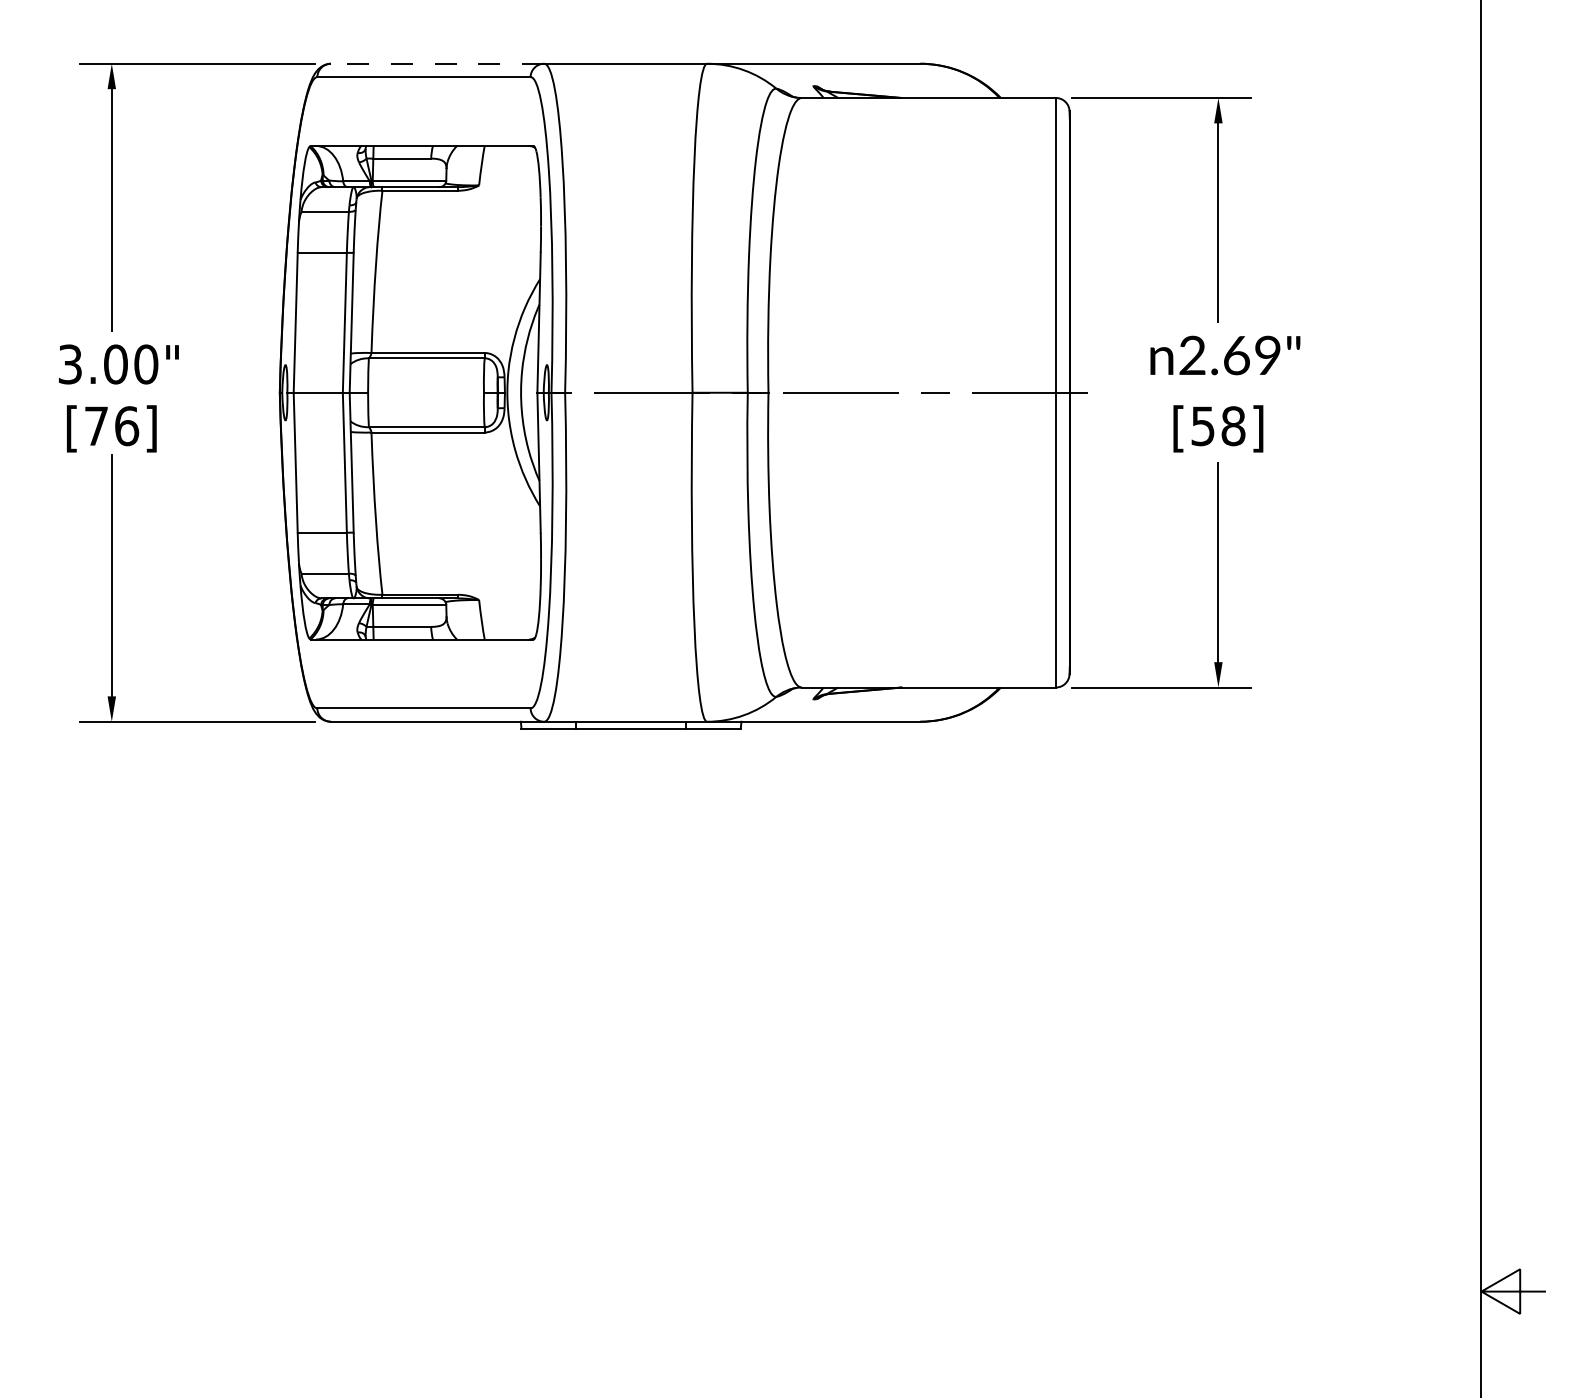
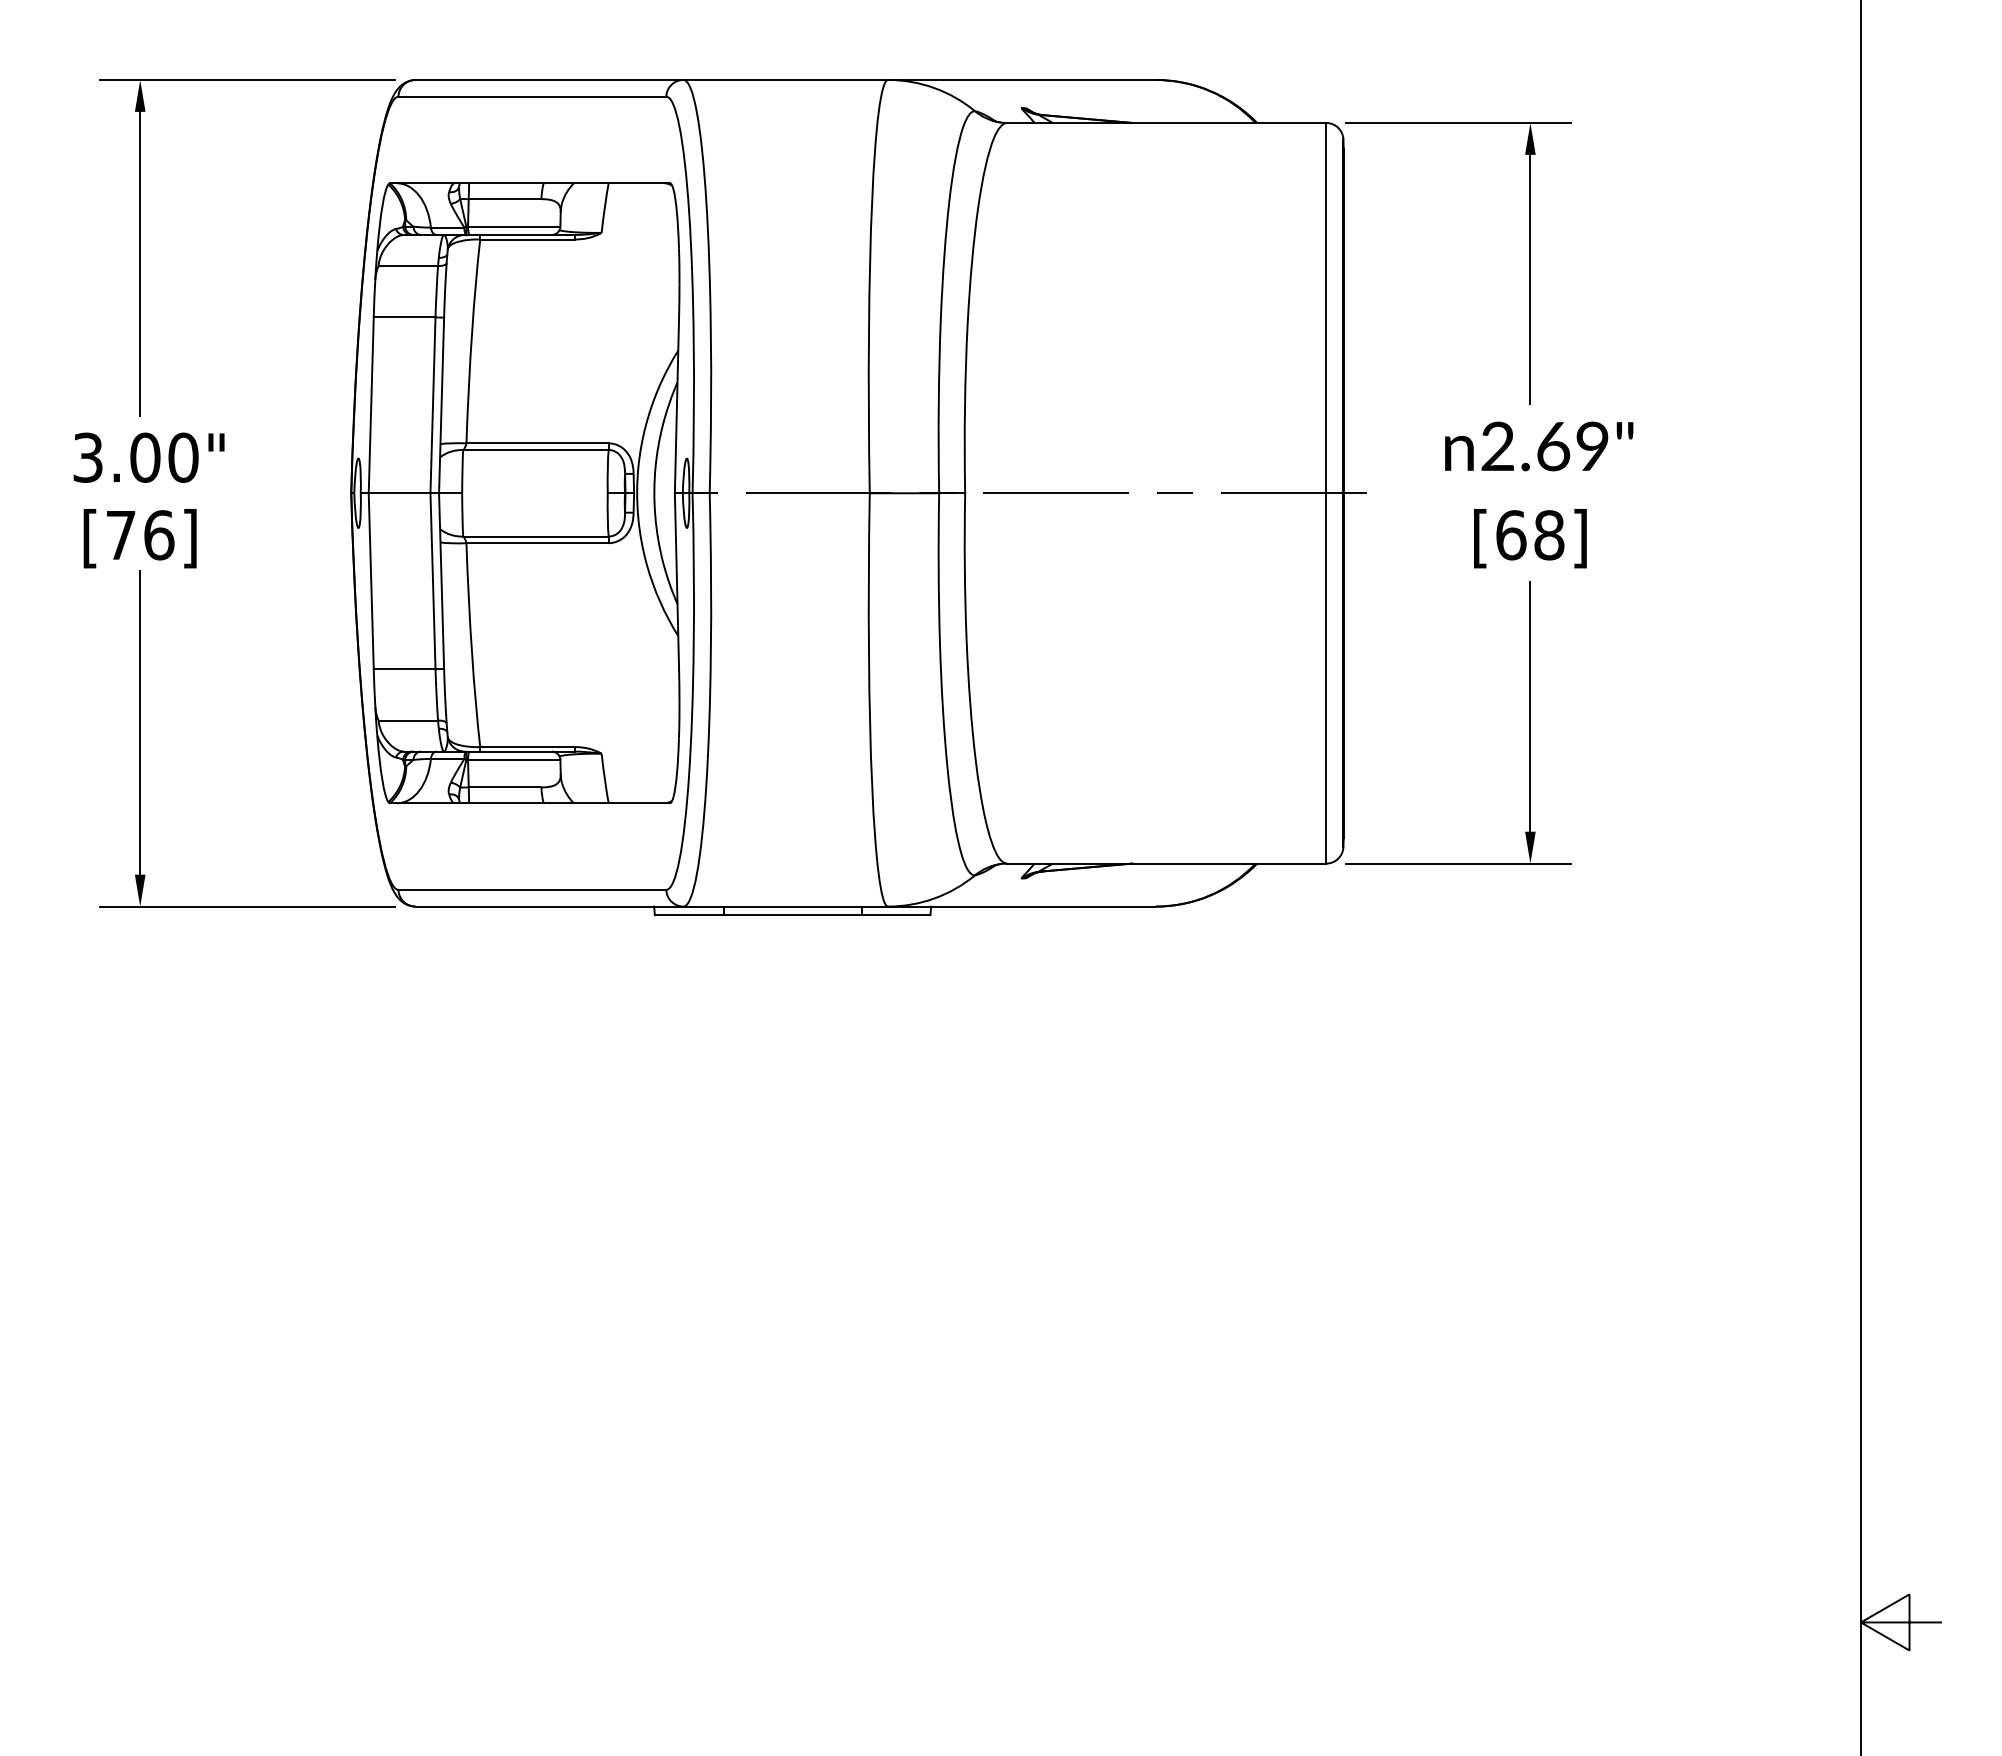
line: (437, 63) -> (549, 79), dashed -> solid
text: (1203, 426) -> (1511, 535), [58] -> [68]

